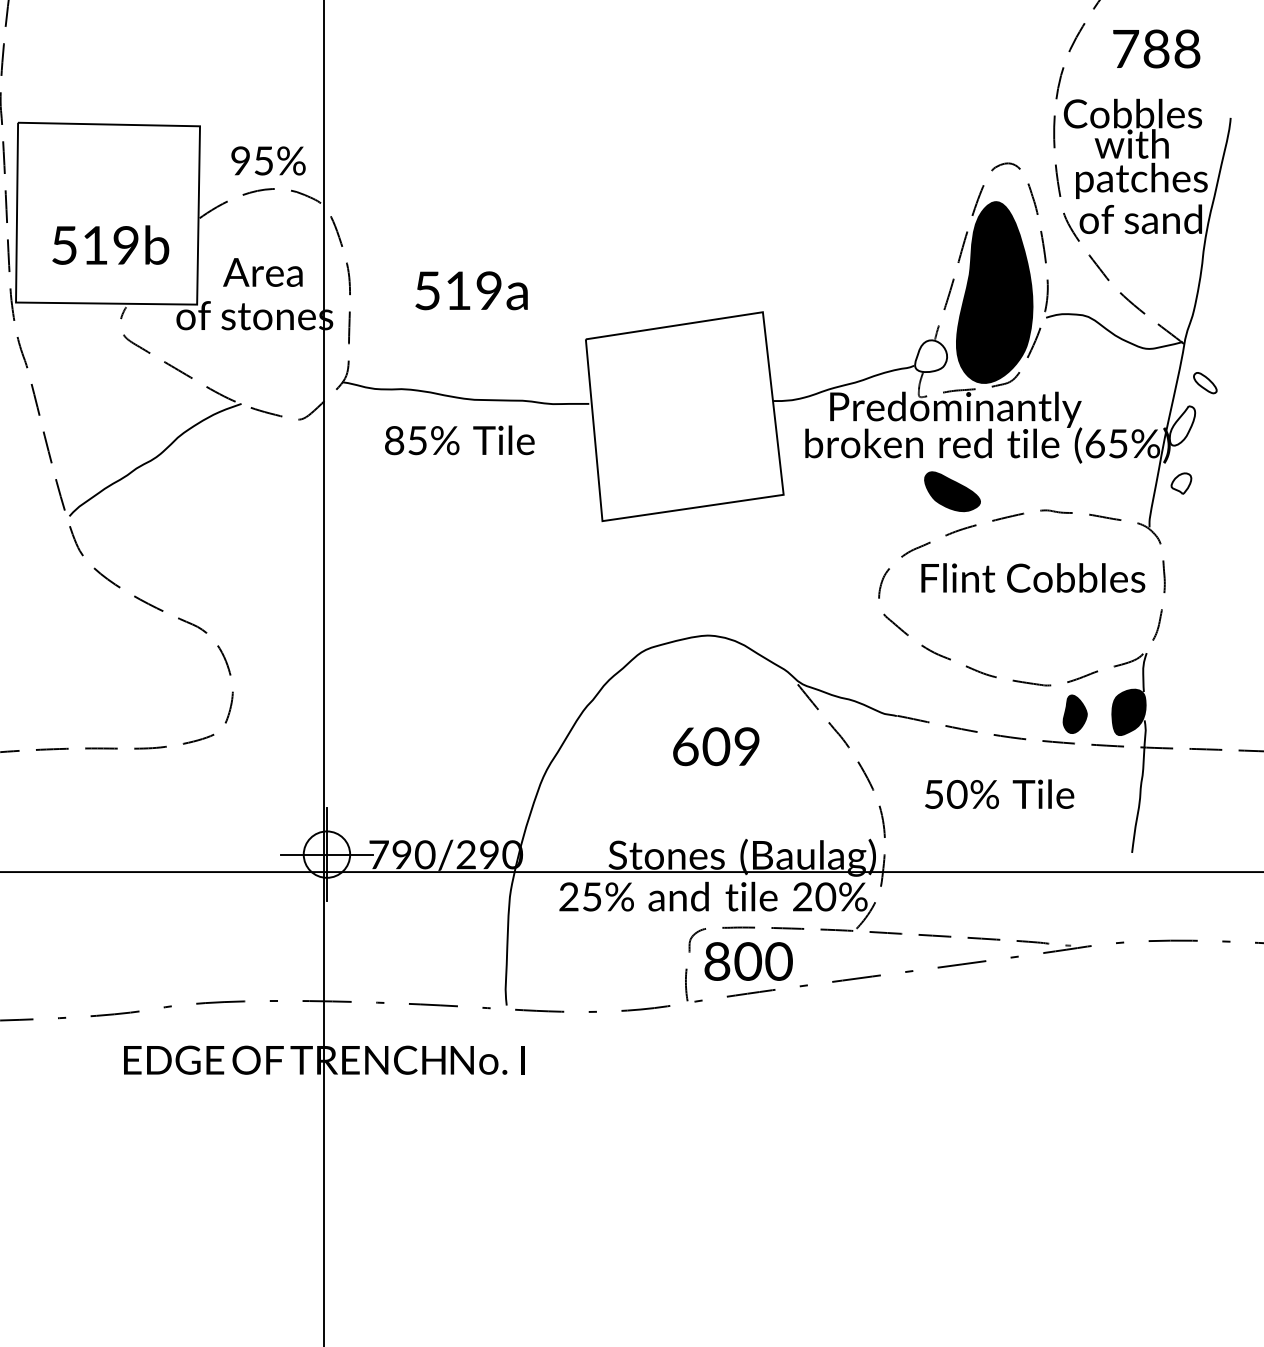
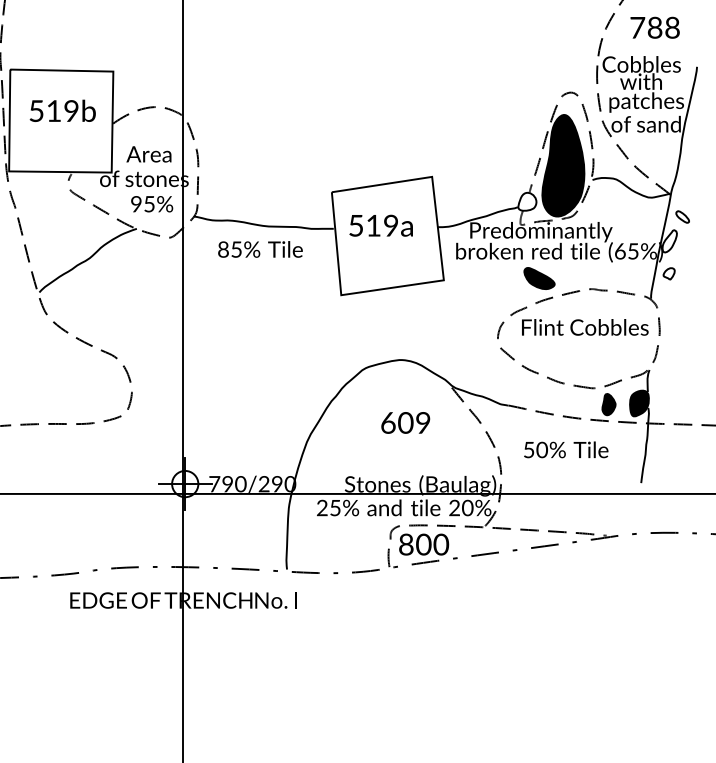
text: (269, 161) -> (152, 204), moved
text: (110, 244) -> (62, 110), moved
text: (470, 290) -> (380, 225), moved

